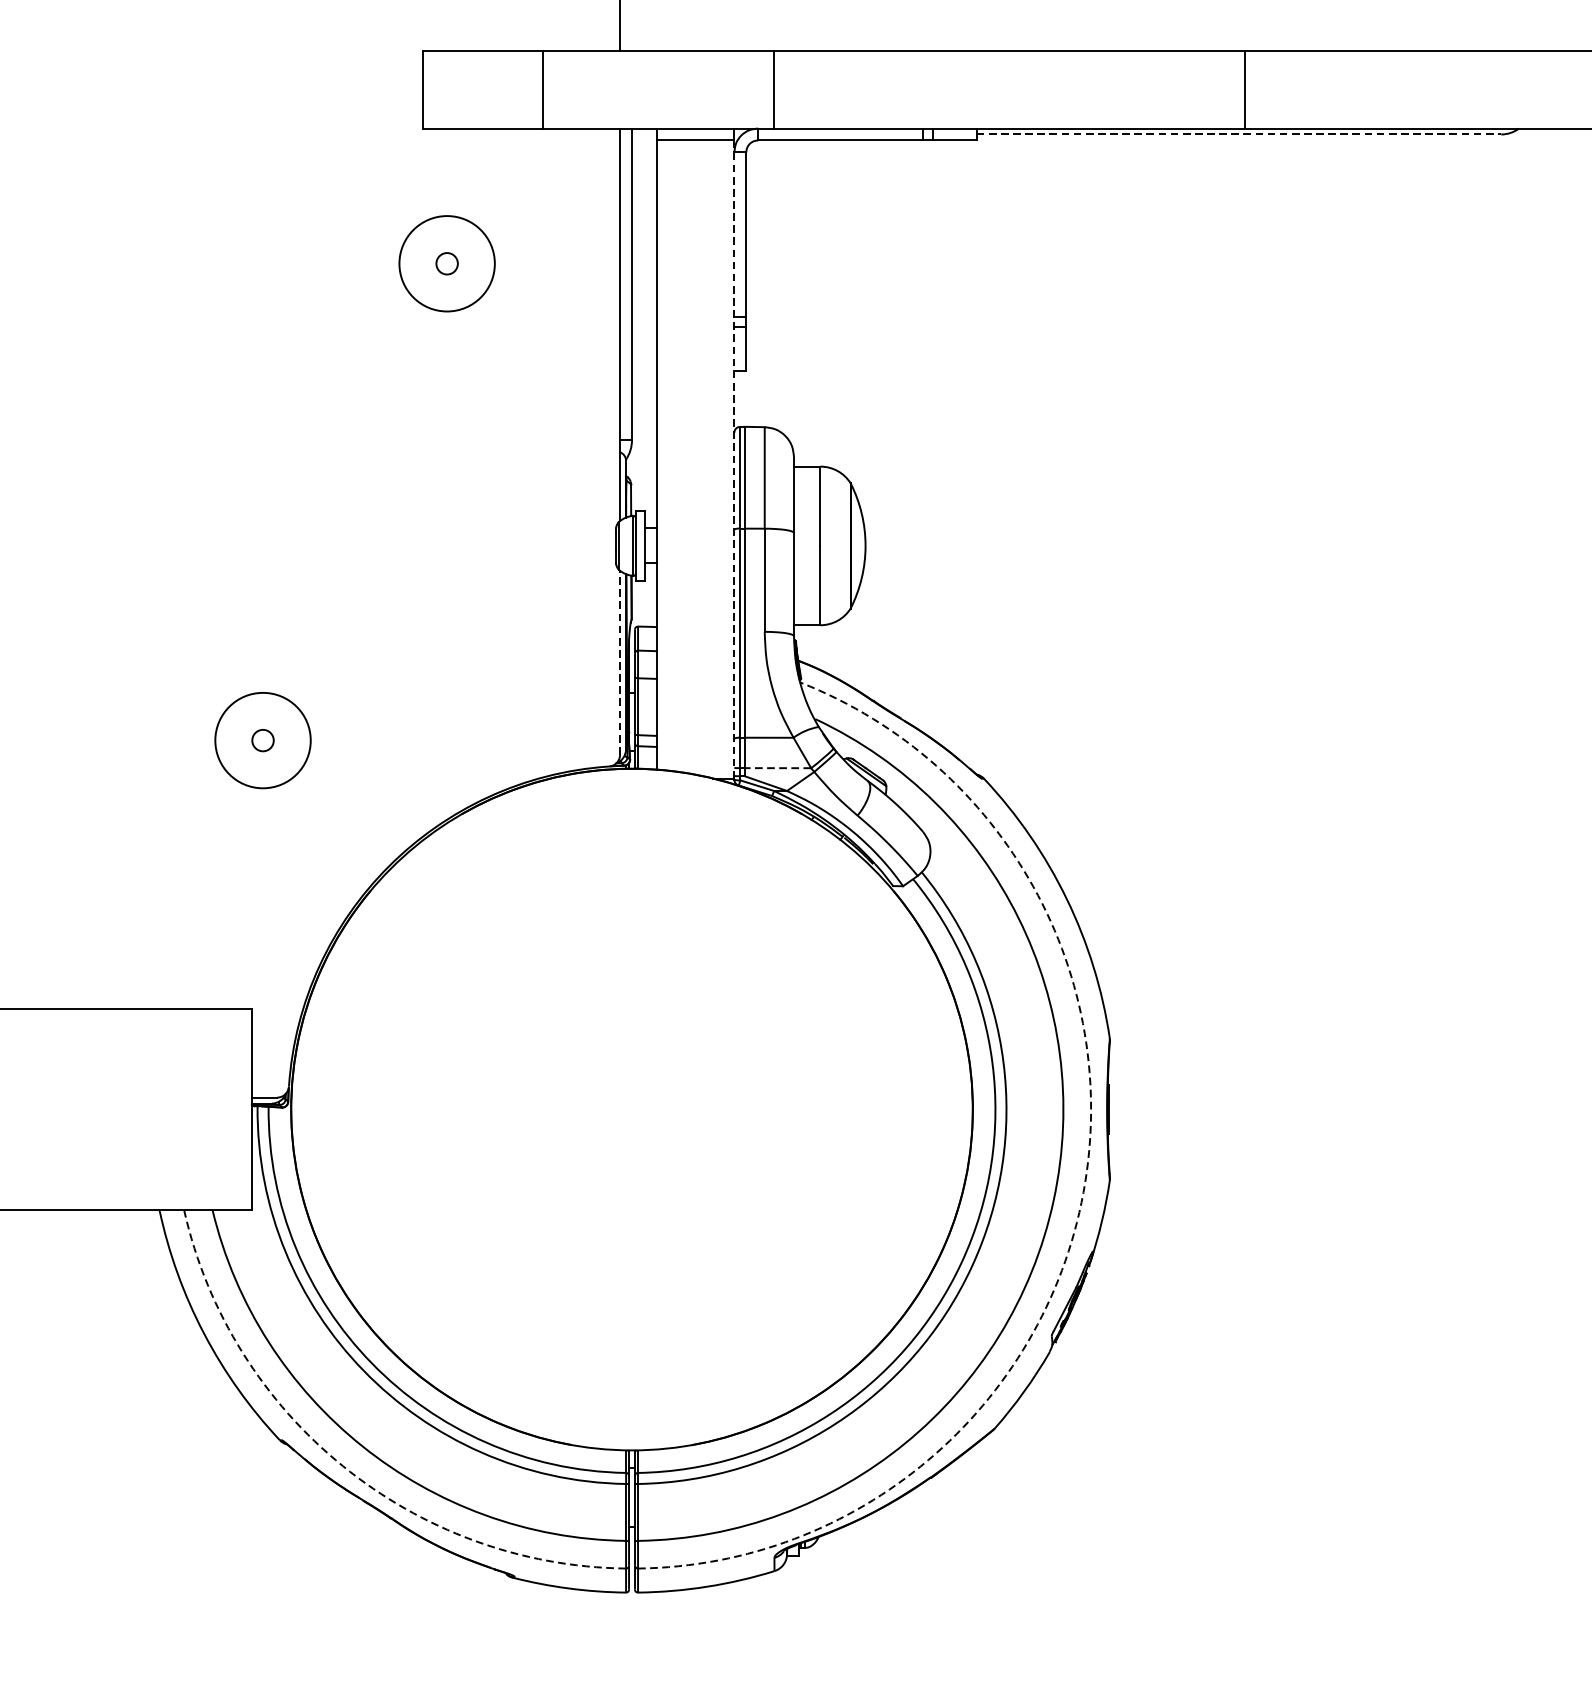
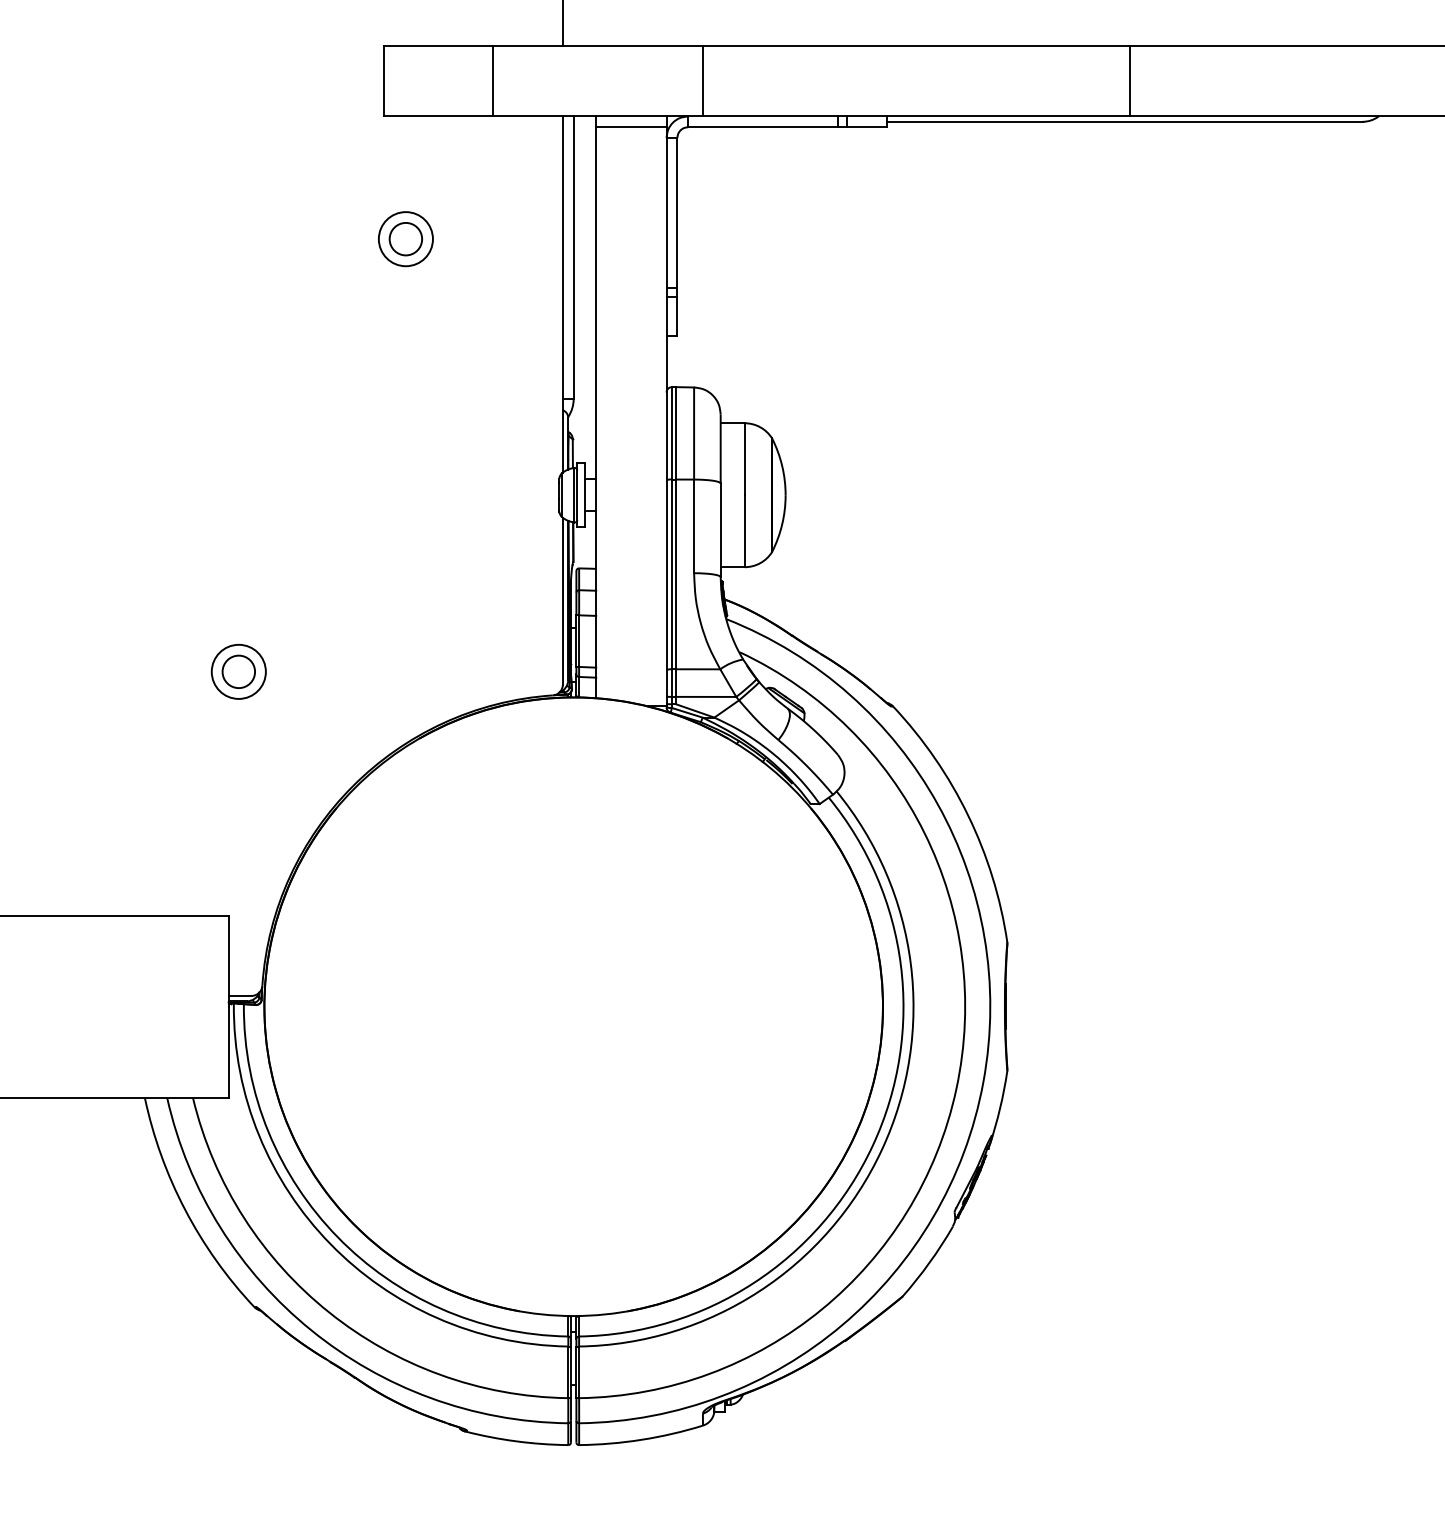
line: (1240, 134) -> (1125, 121), dashed -> solid
circle: (446, 263) -> (405, 238), size x1.67
circle: (446, 264) -> (405, 239), size x0.62
line: (734, 459) -> (666, 416), dashed -> solid
line: (619, 661) -> (562, 600), dashed -> solid
circle: (262, 740) -> (238, 671), size x0.62
circle: (262, 740) -> (238, 671), size x1.67
line: (777, 767) -> (705, 696), dashed -> solid
arc: (1083, 1191) -> (983, 1081), dashed -> solid
arc: (343, 1466) -> (311, 1330), dashed -> solid

